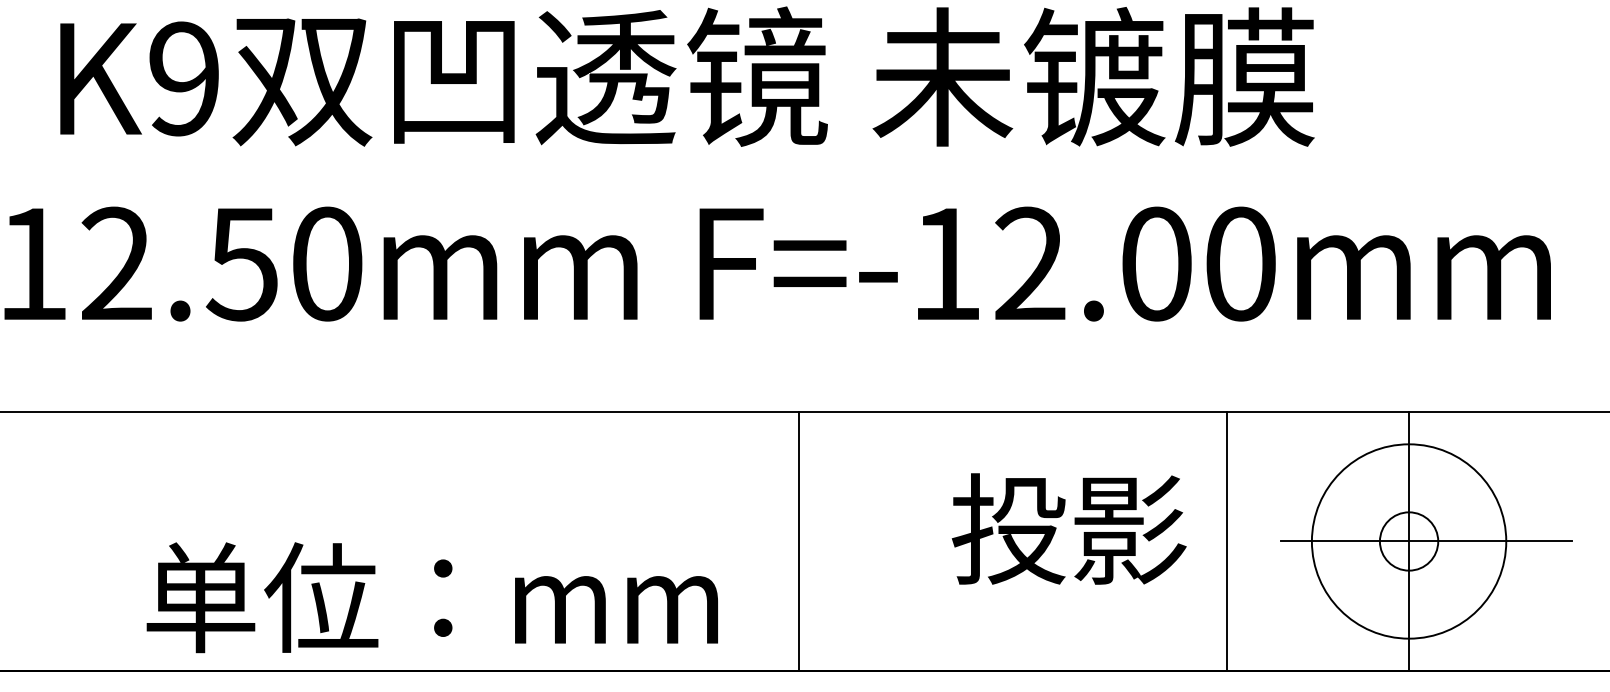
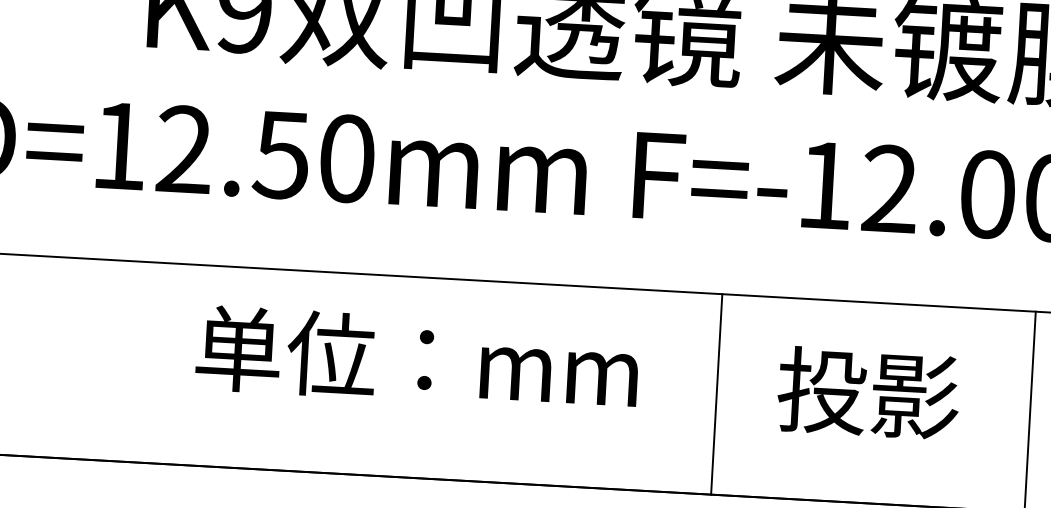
text: (1068, 528) -> (868, 392), moved
line: (799, 541) -> (716, 394), moved
text: (431, 597) -> (416, 359), moved

